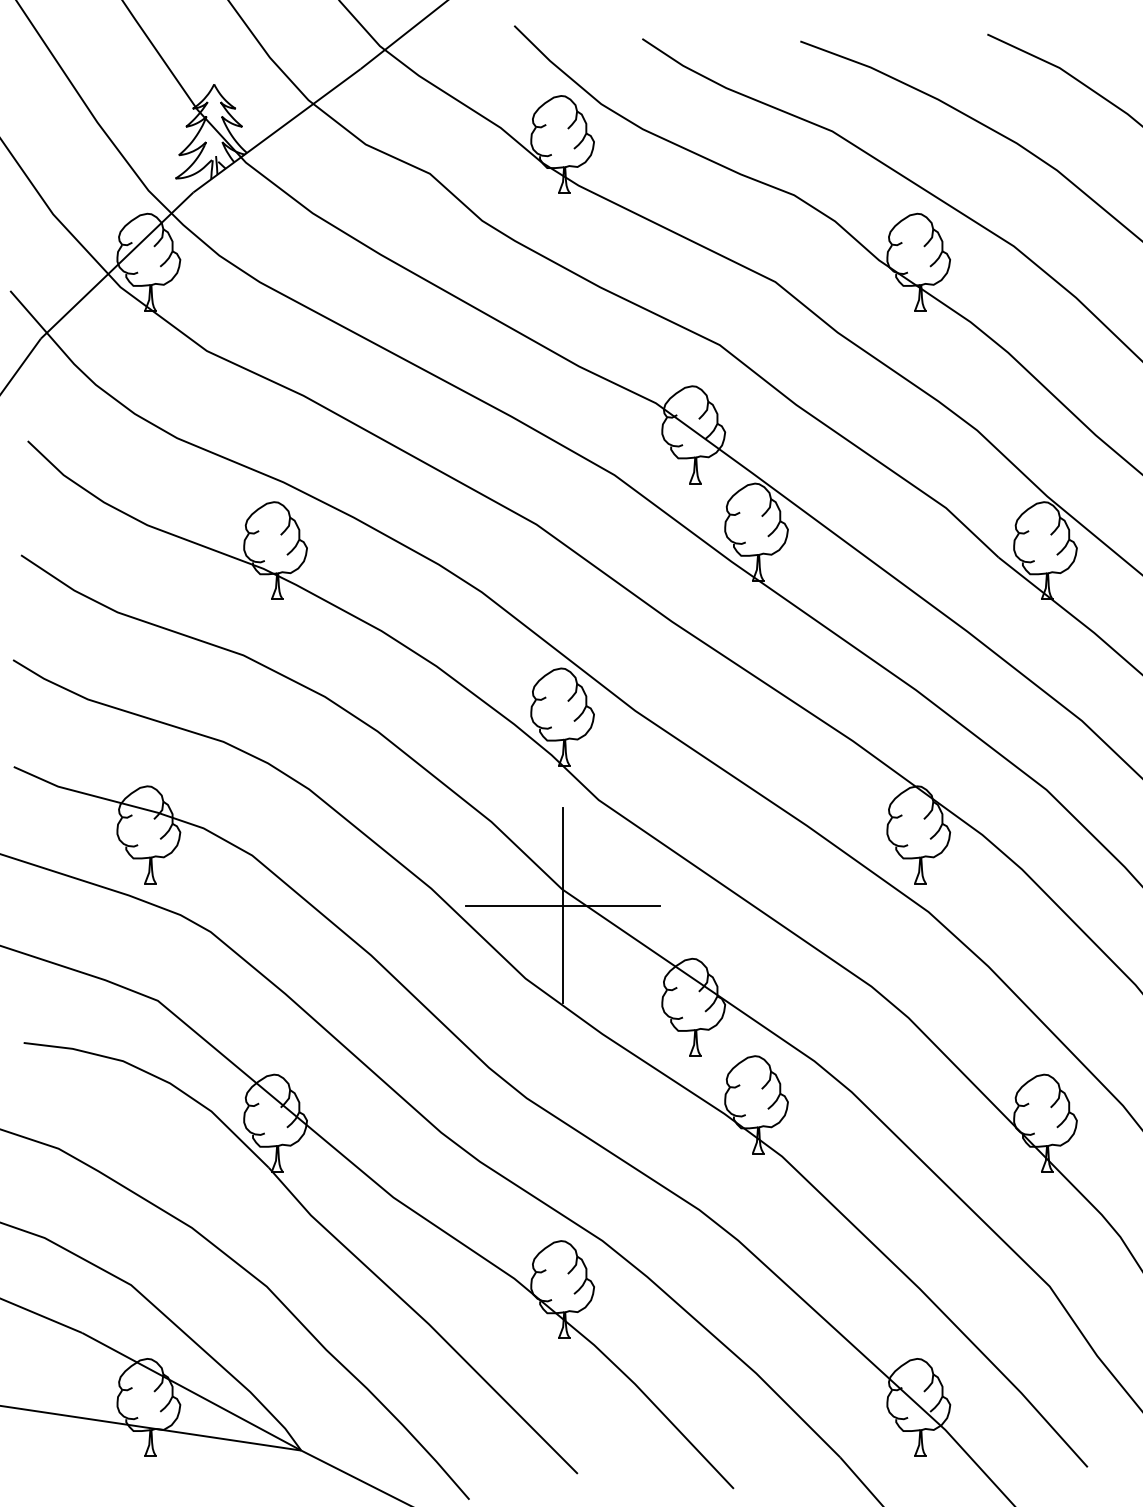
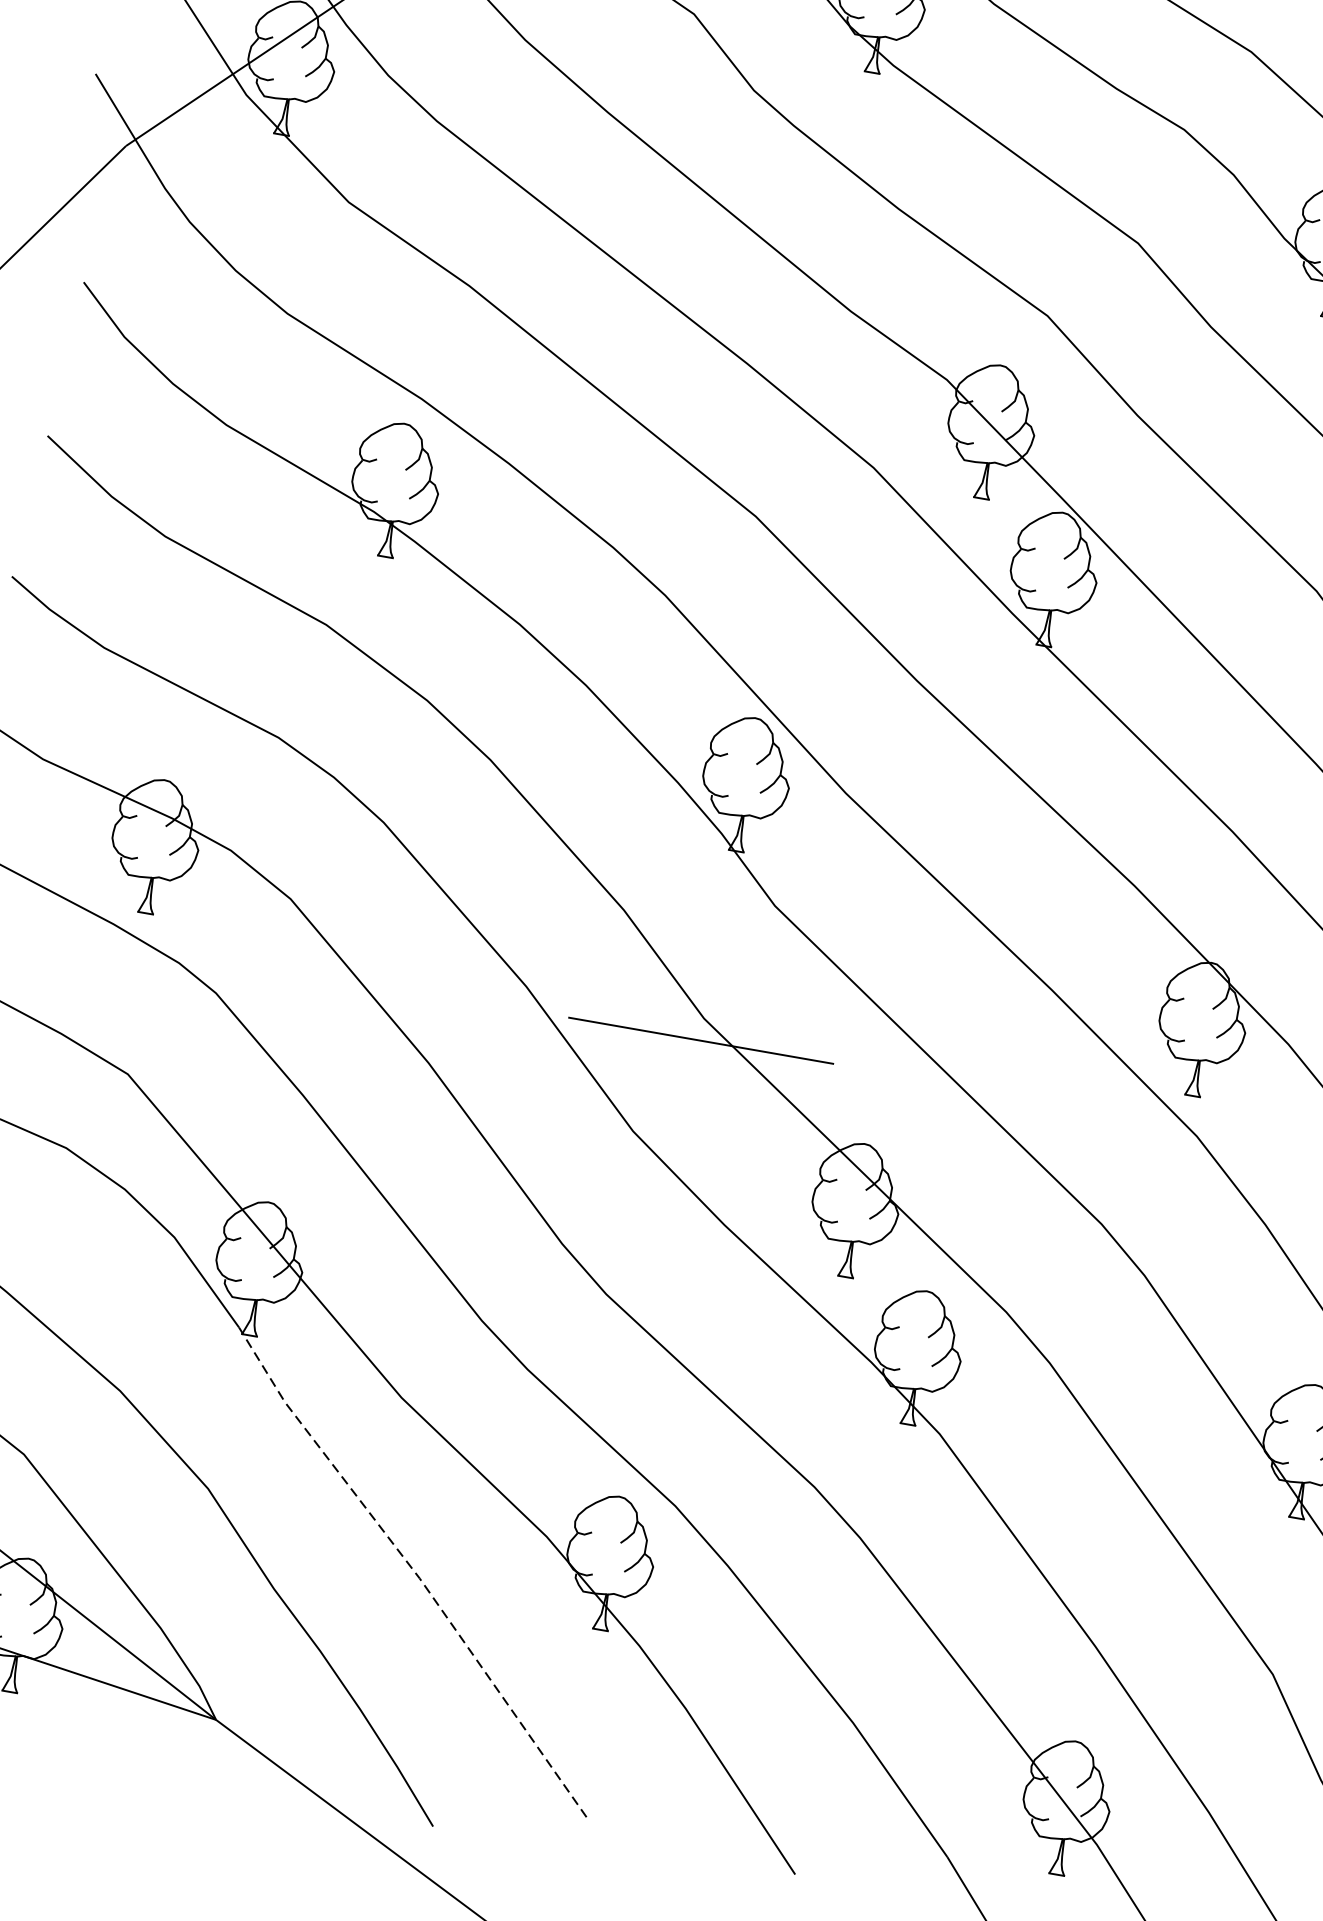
line: (562, 905) -> (700, 1040), removed
line: (423, 1319) -> (413, 1570), solid -> dashed

